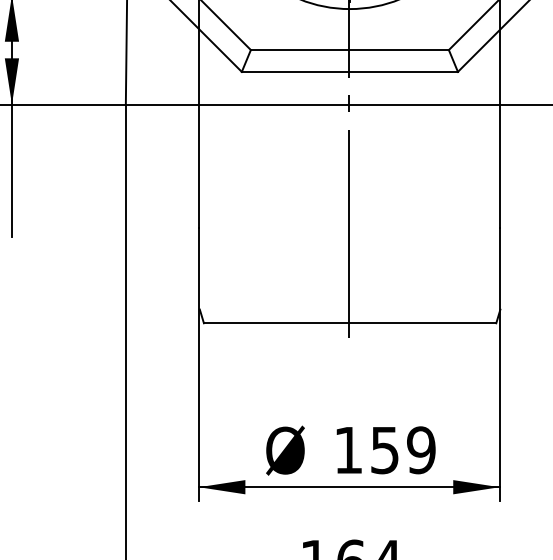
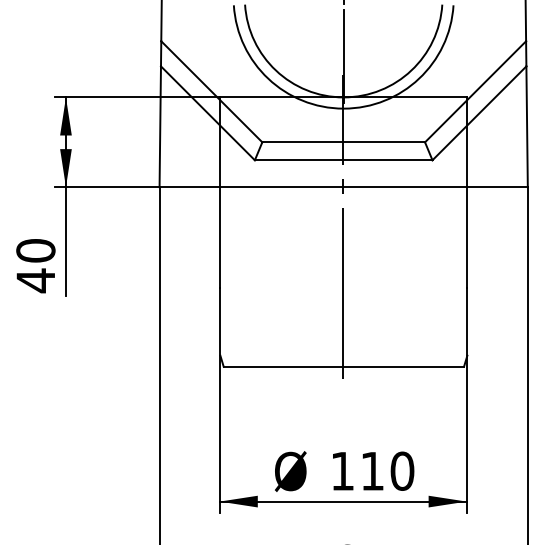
text: (403, 449) -> (387, 470), 159 -> 110

